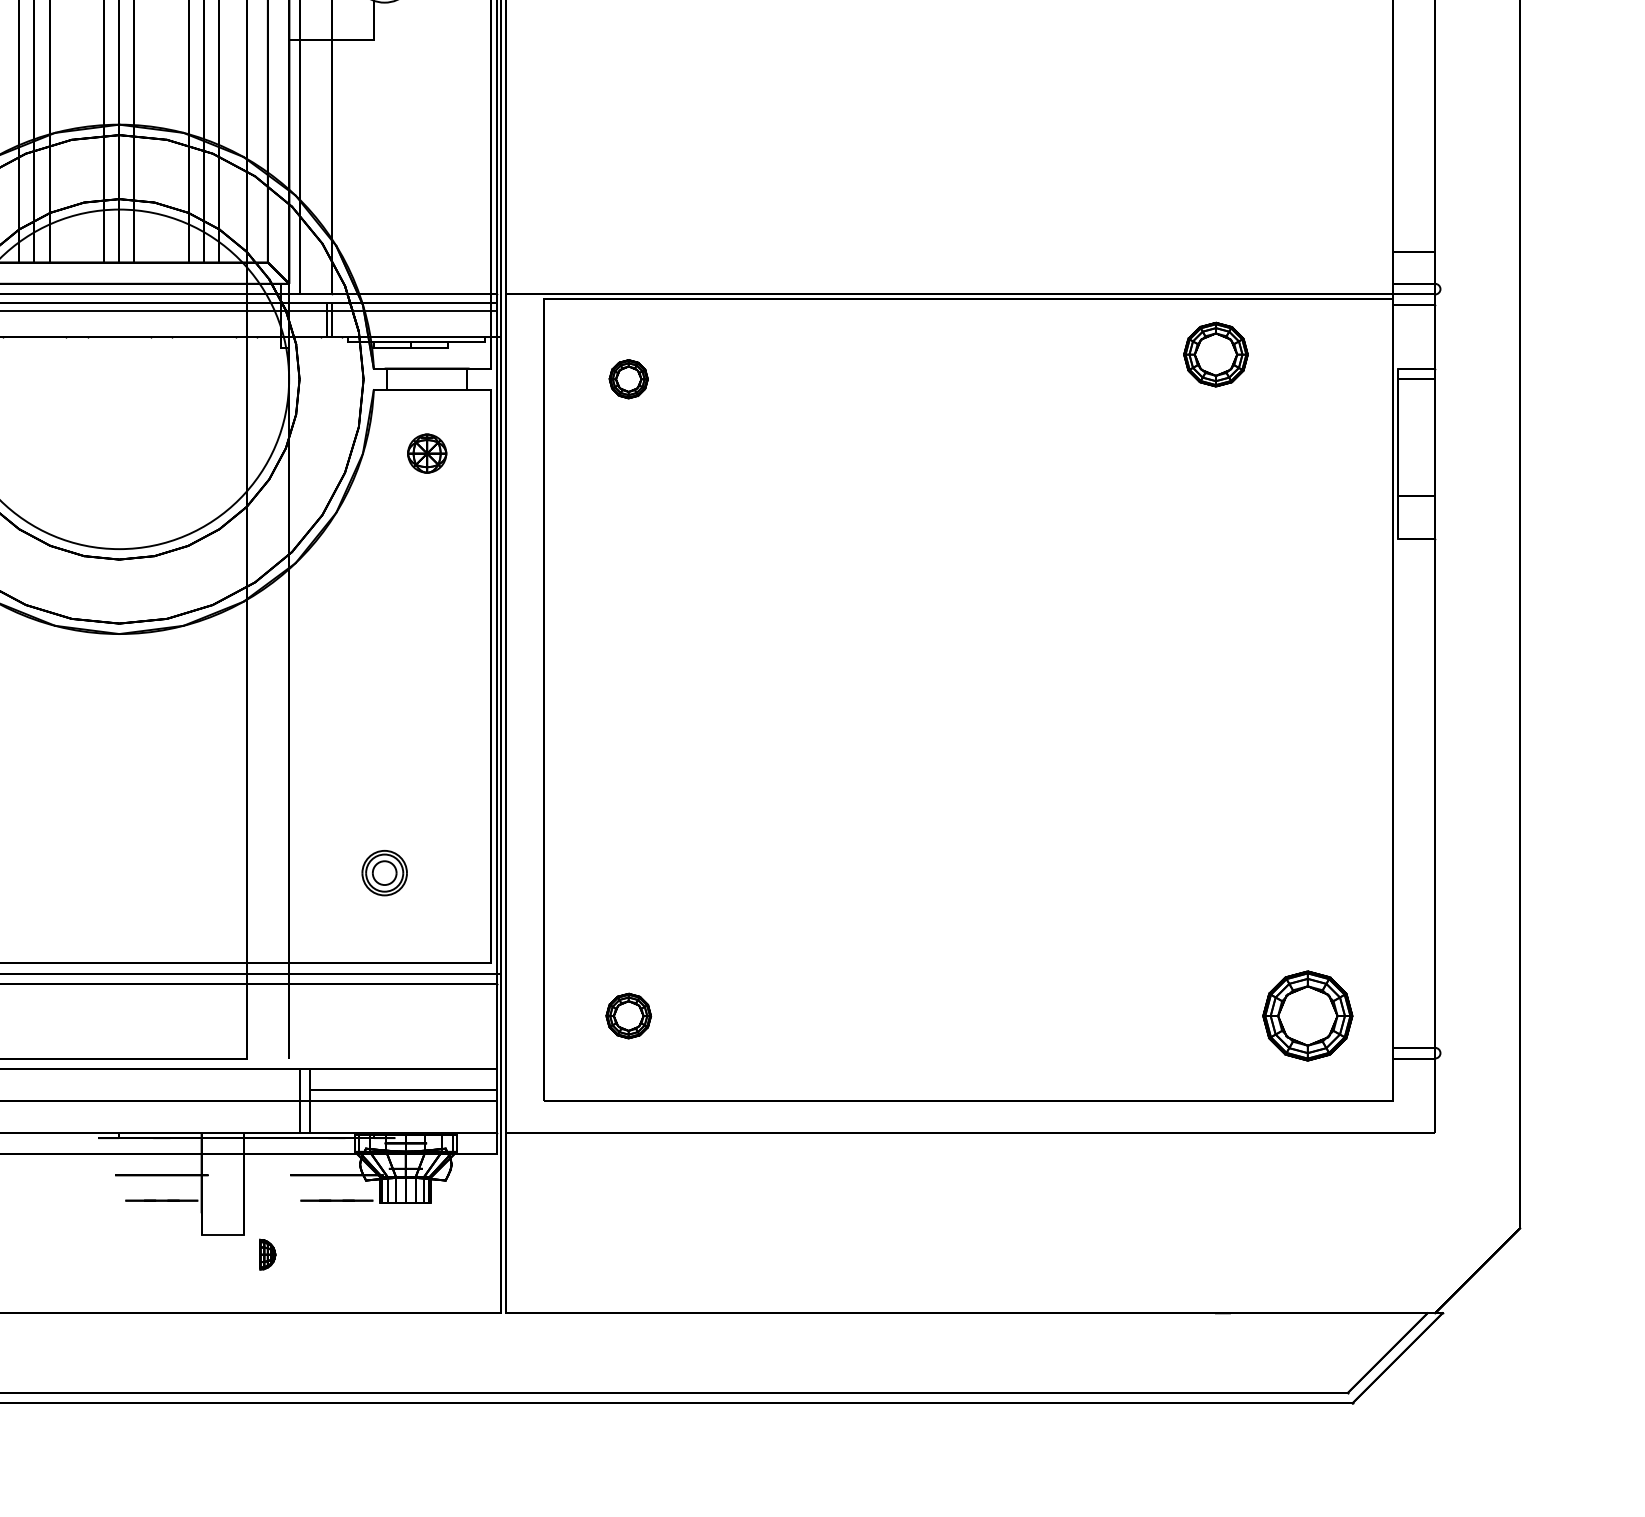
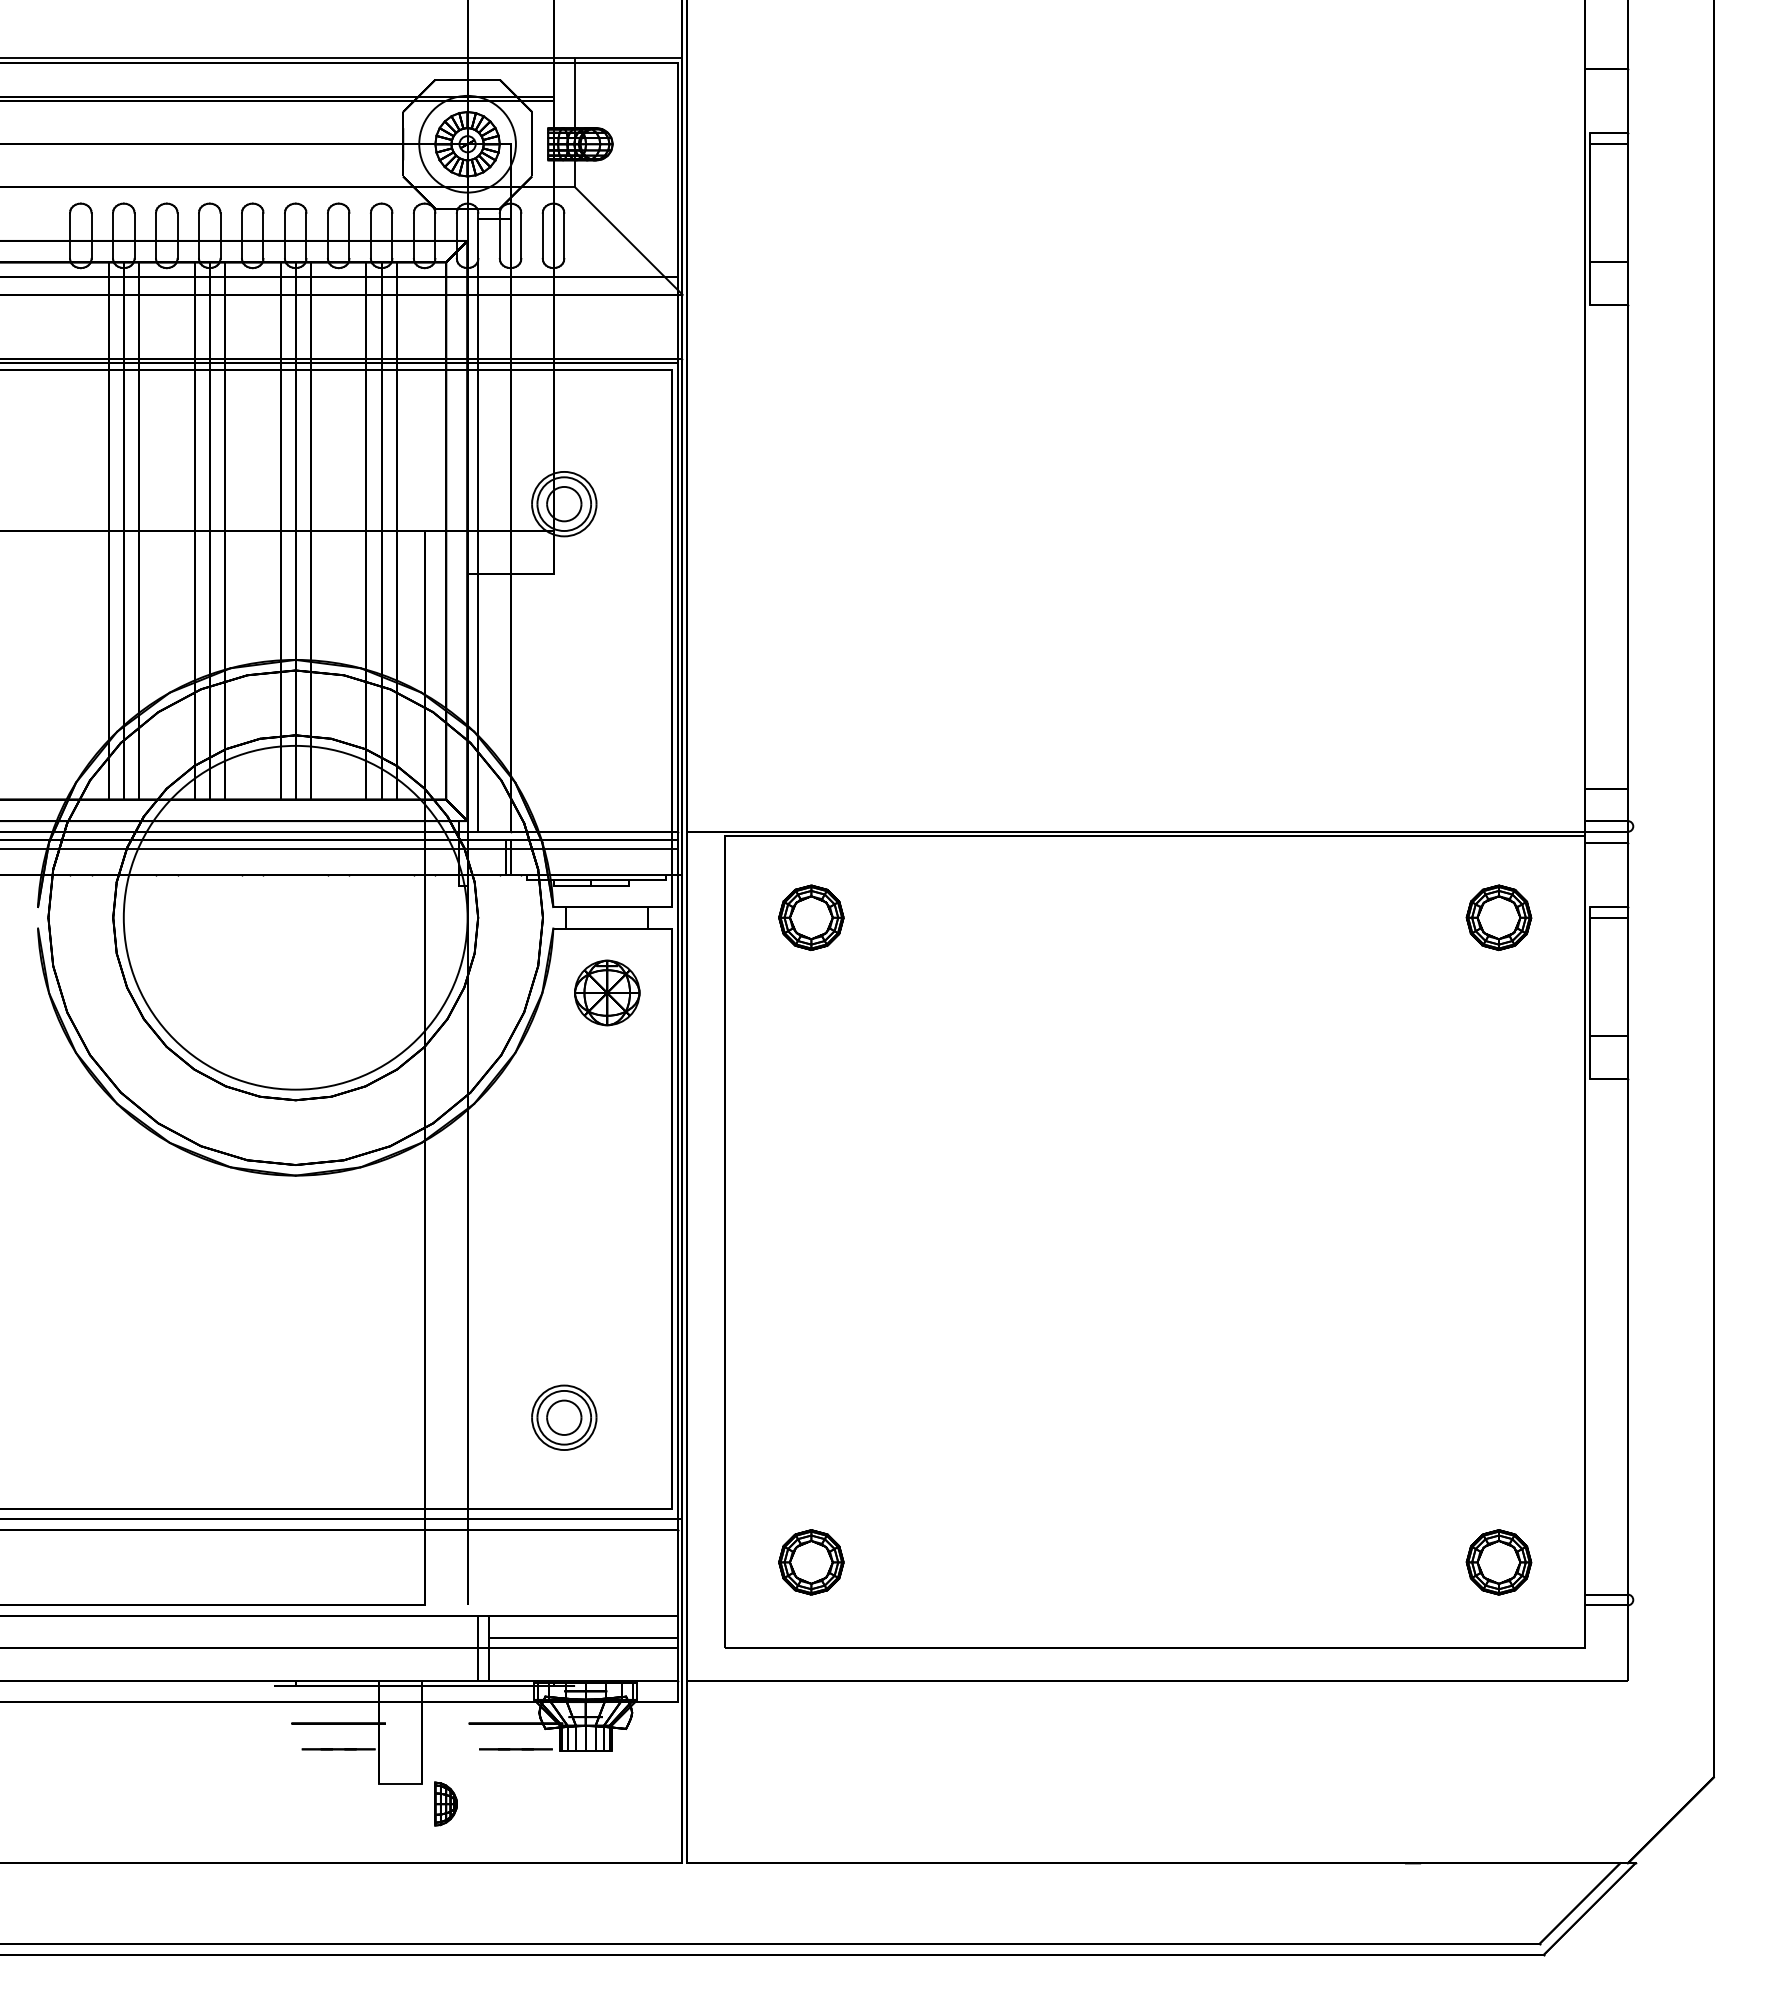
part: (1215, 354) -> (1498, 917), moved
part: (628, 379) -> (811, 917), size x1.67
part: (427, 453) -> (607, 992), size x1.67
part: (384, 872) -> (564, 1417), size x1.43
part: (628, 1016) -> (811, 1562), size x1.43
part: (1307, 1016) -> (1498, 1562), size x0.71
part: (267, 1254) -> (445, 1803), size x1.43

